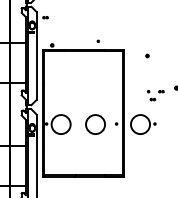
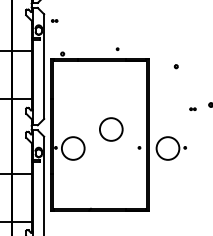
part: (151, 95) -> (180, 113), removed
circle: (95, 124) -> (111, 129), moved

